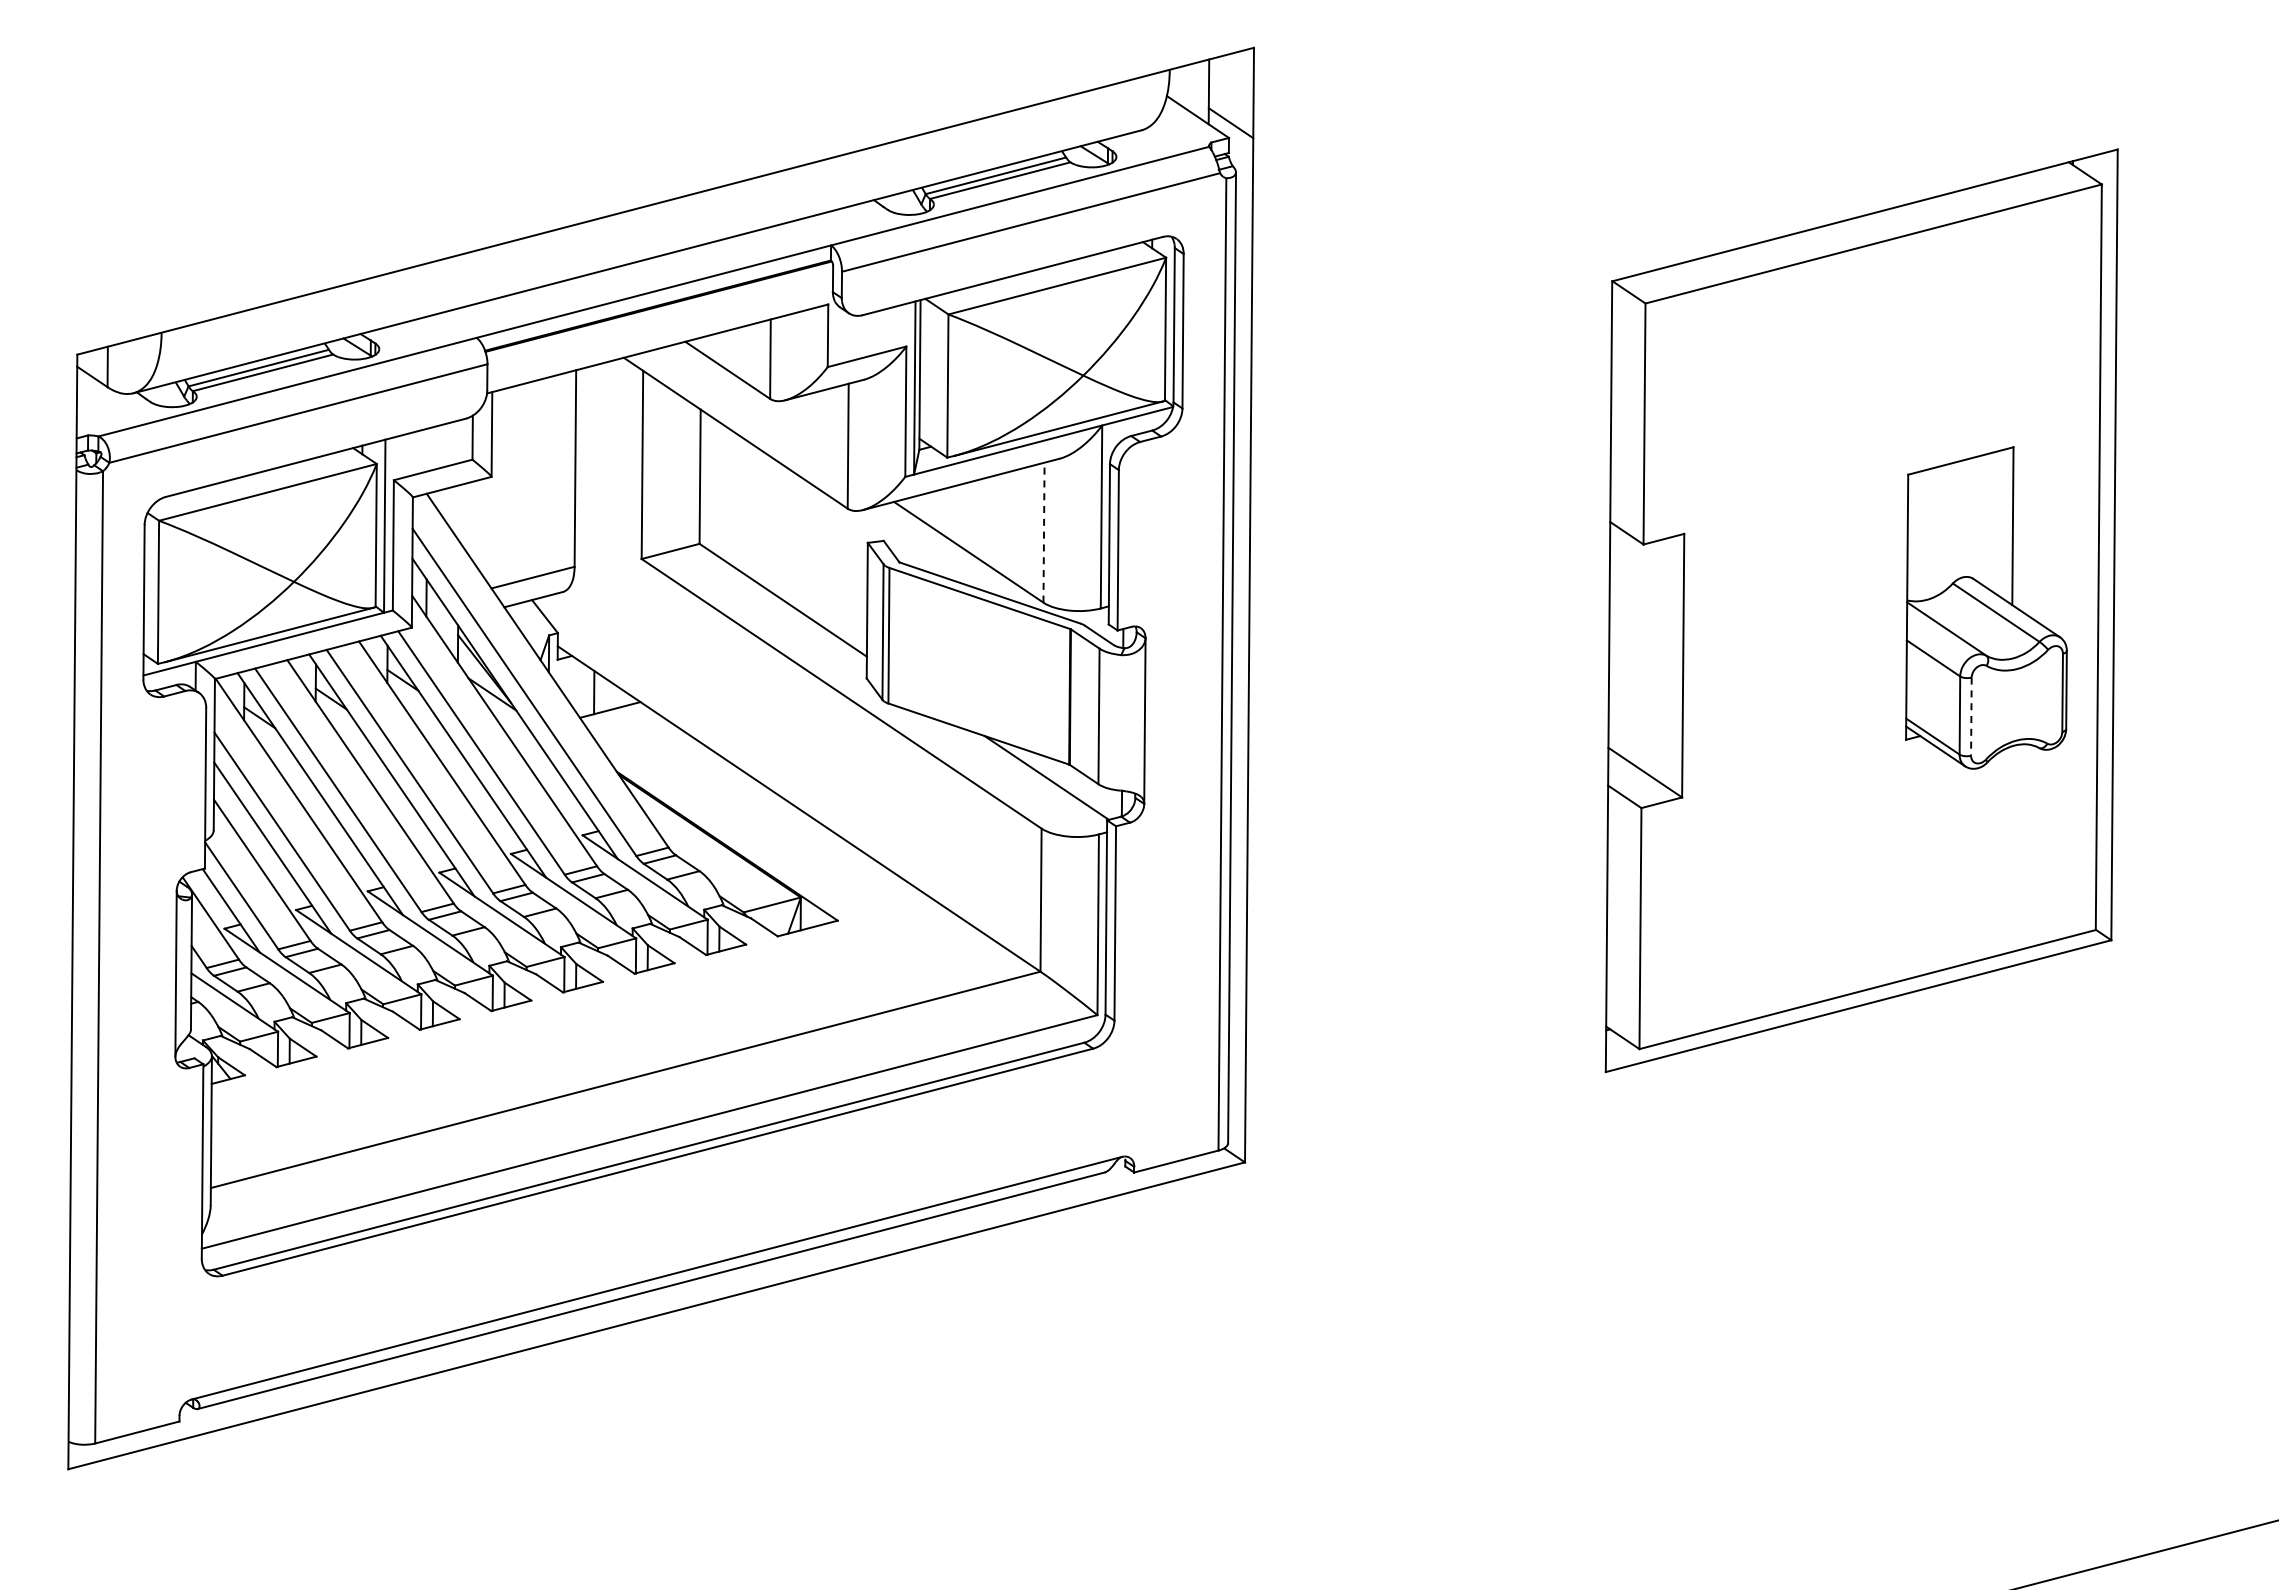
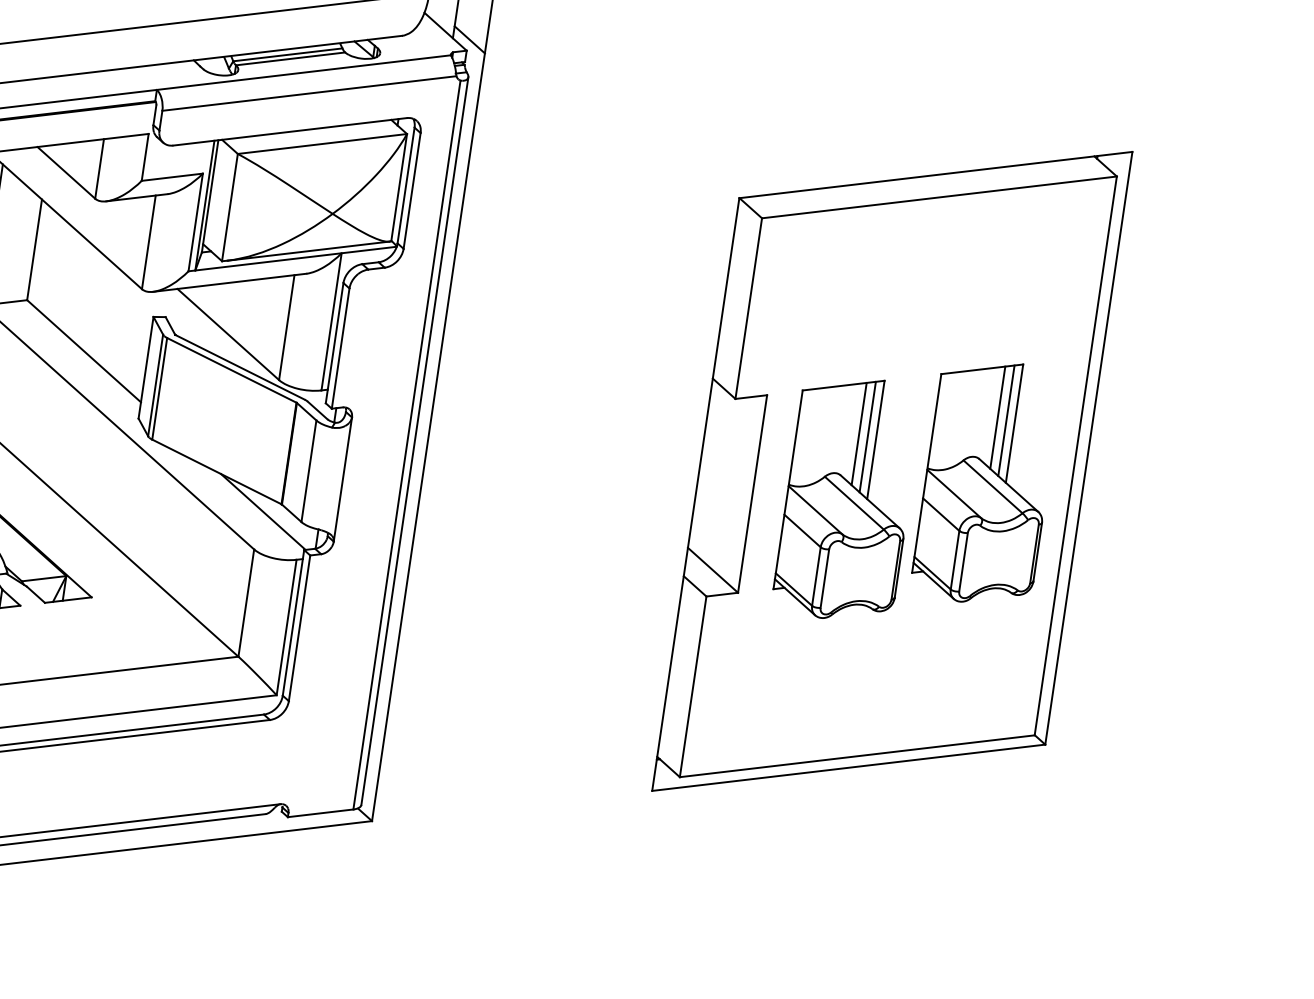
line: (1989, 521) -> (997, 417), added
line: (2001, 523) -> (1006, 420), added
line: (1044, 532) -> (287, 327), dashed -> solid
part: (1807, 654) -> (847, 498), added
line: (1971, 717) -> (963, 562), dashed -> solid

